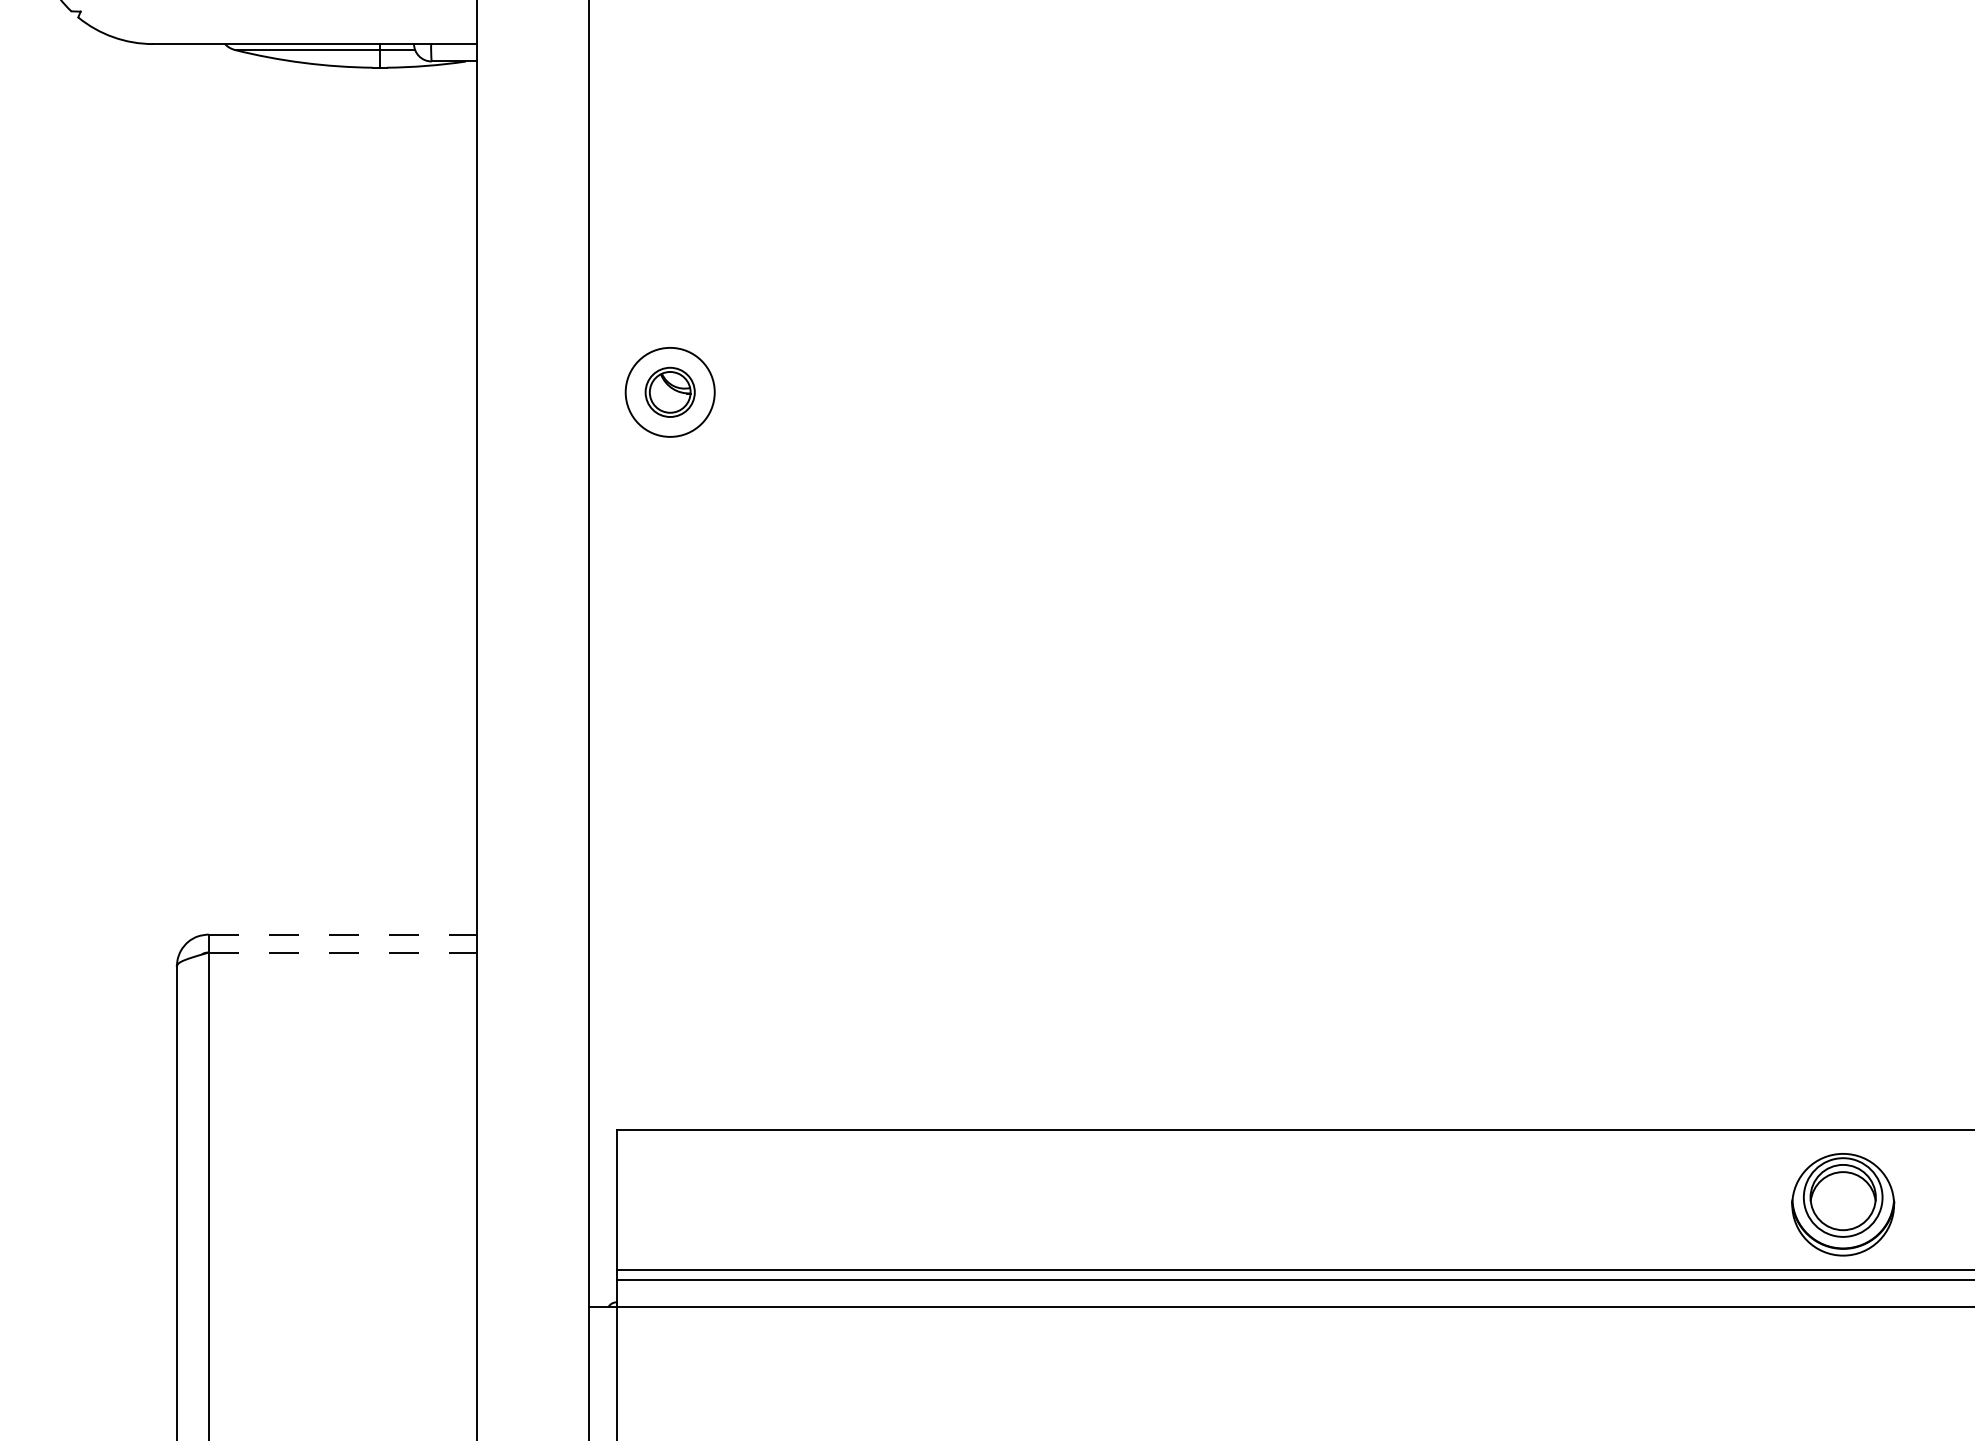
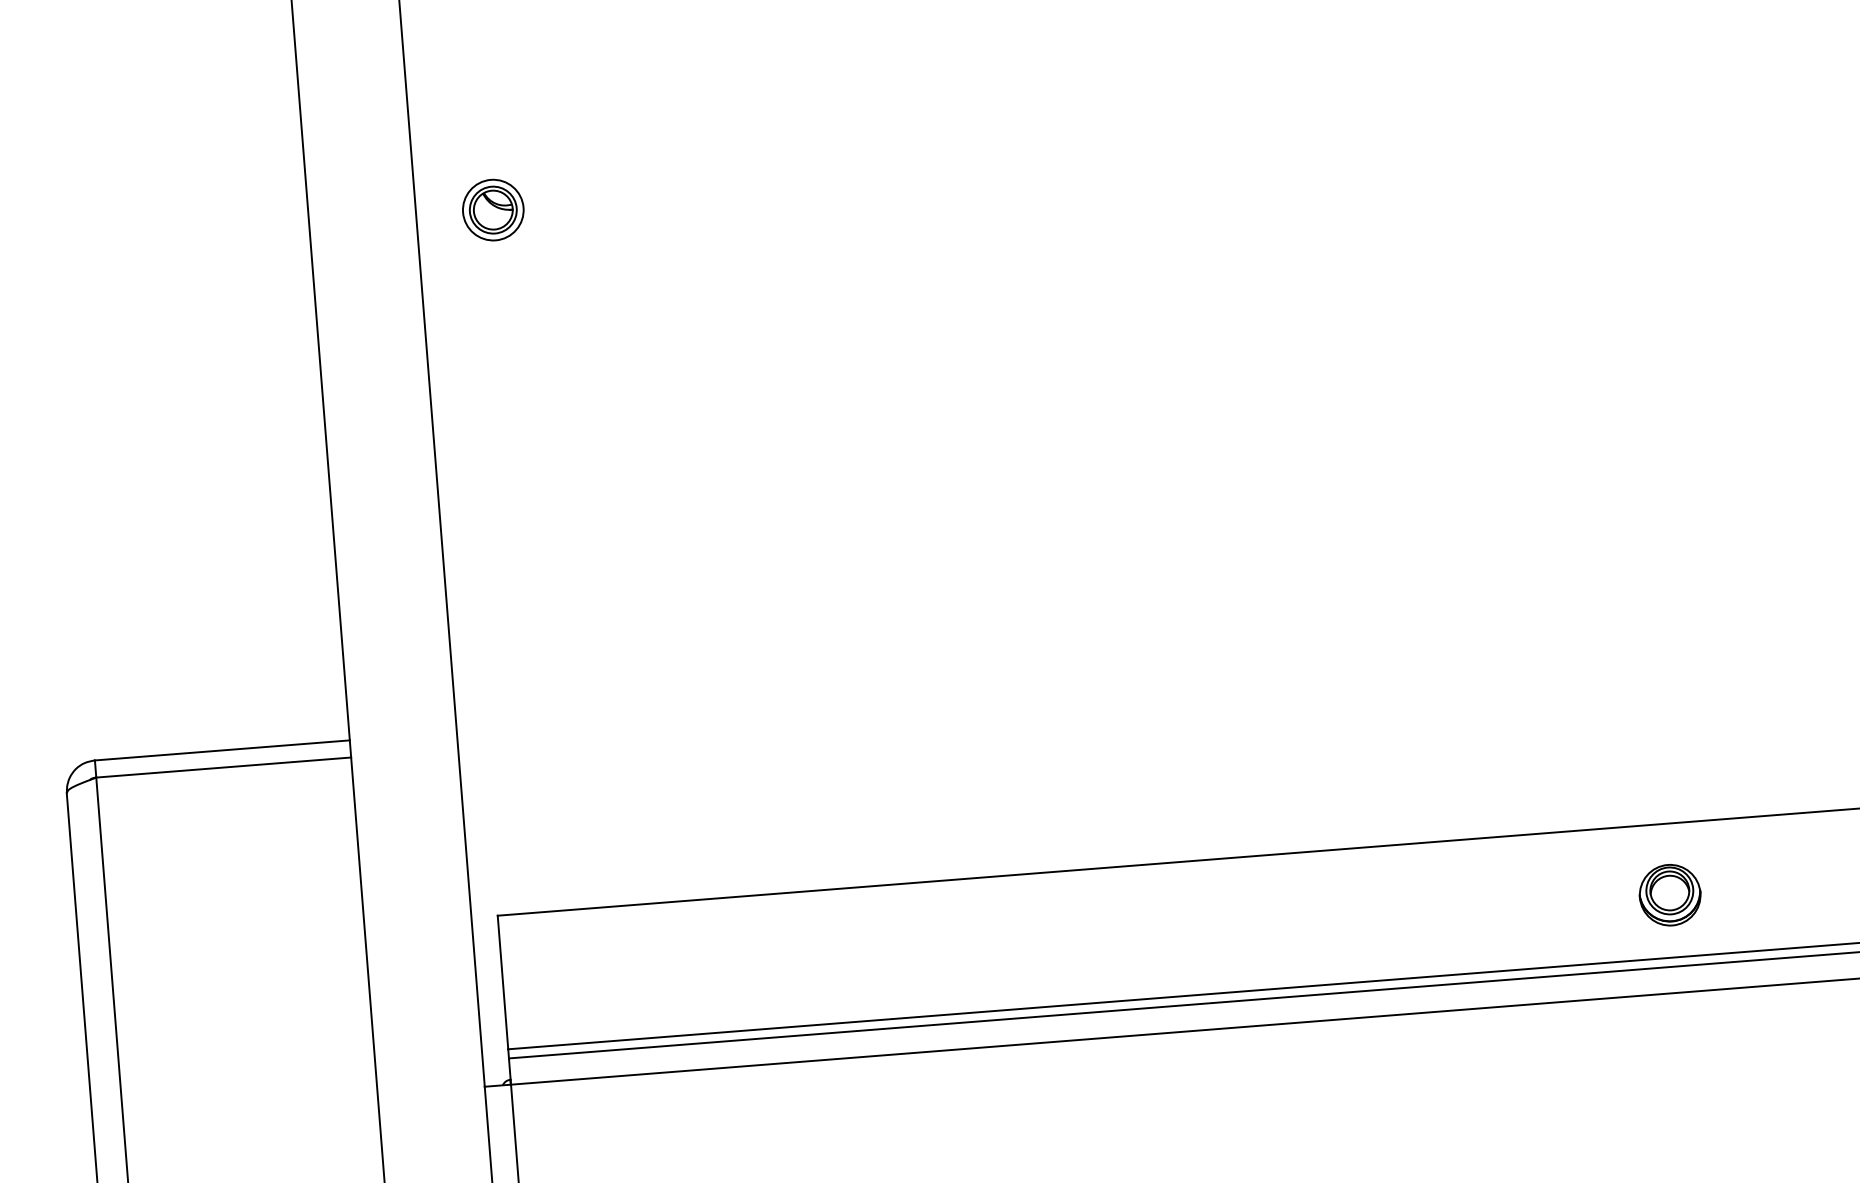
circle: (670, 392) -> (493, 210), size x0.71
line: (342, 934) -> (222, 750), dashed -> solid
line: (342, 952) -> (223, 767), dashed -> solid
part: (1843, 1204) -> (1670, 894), size x0.62

